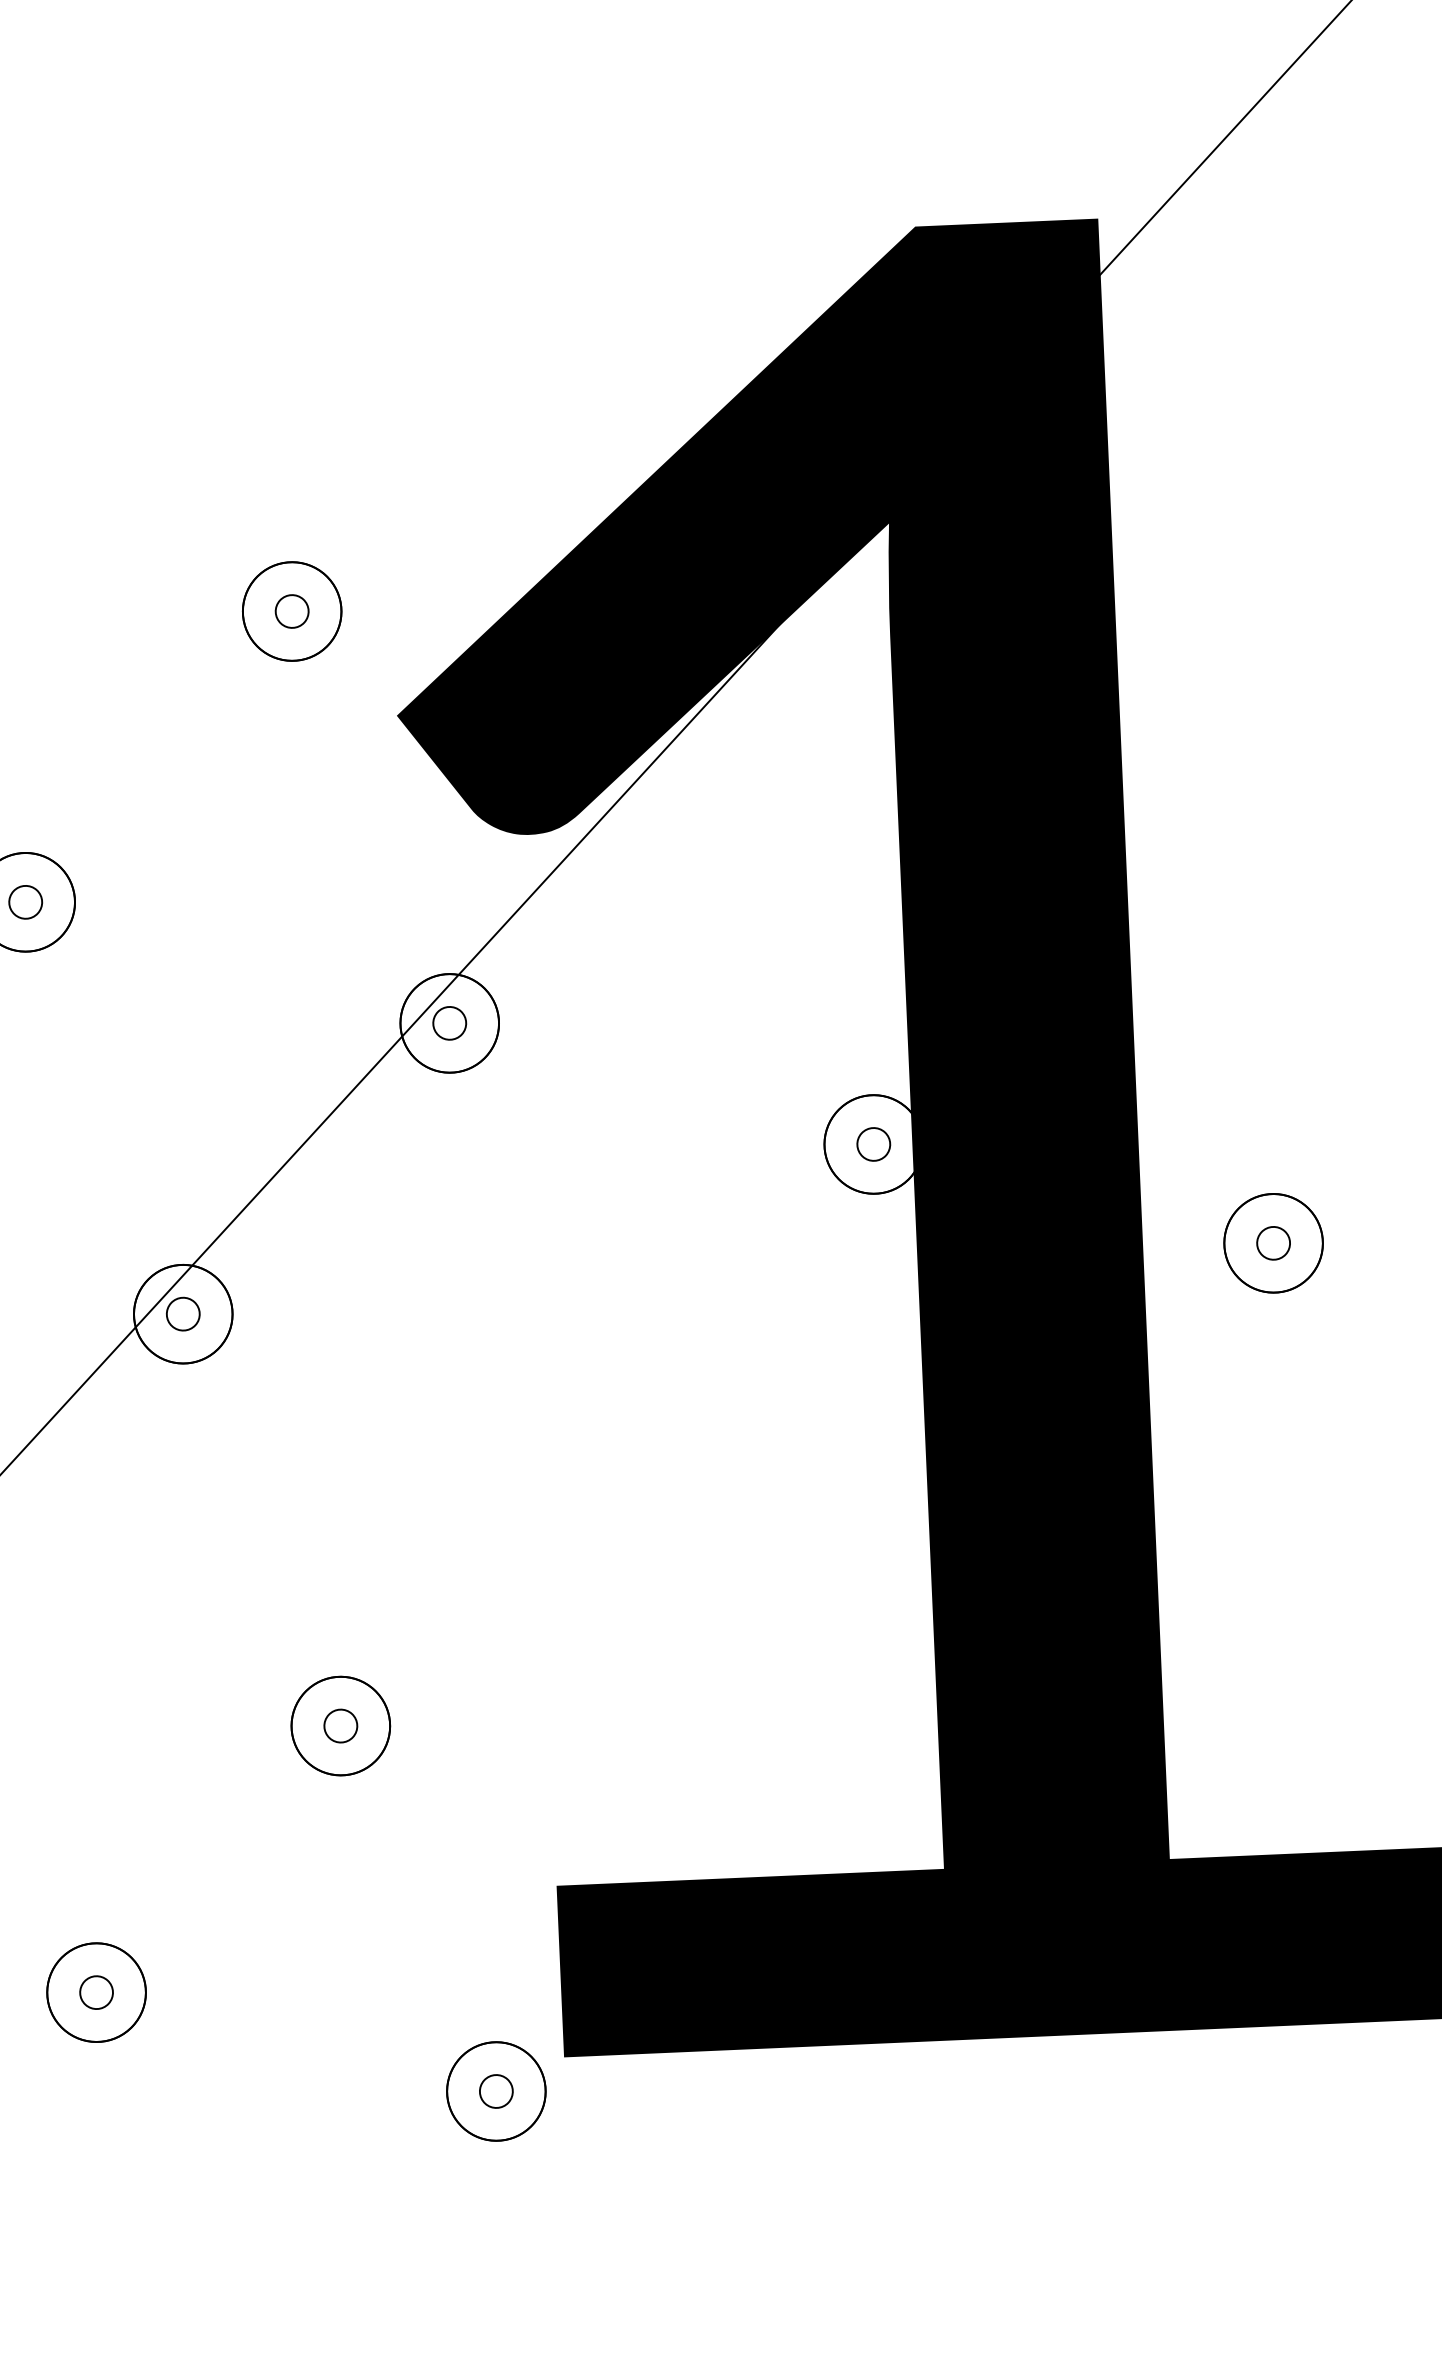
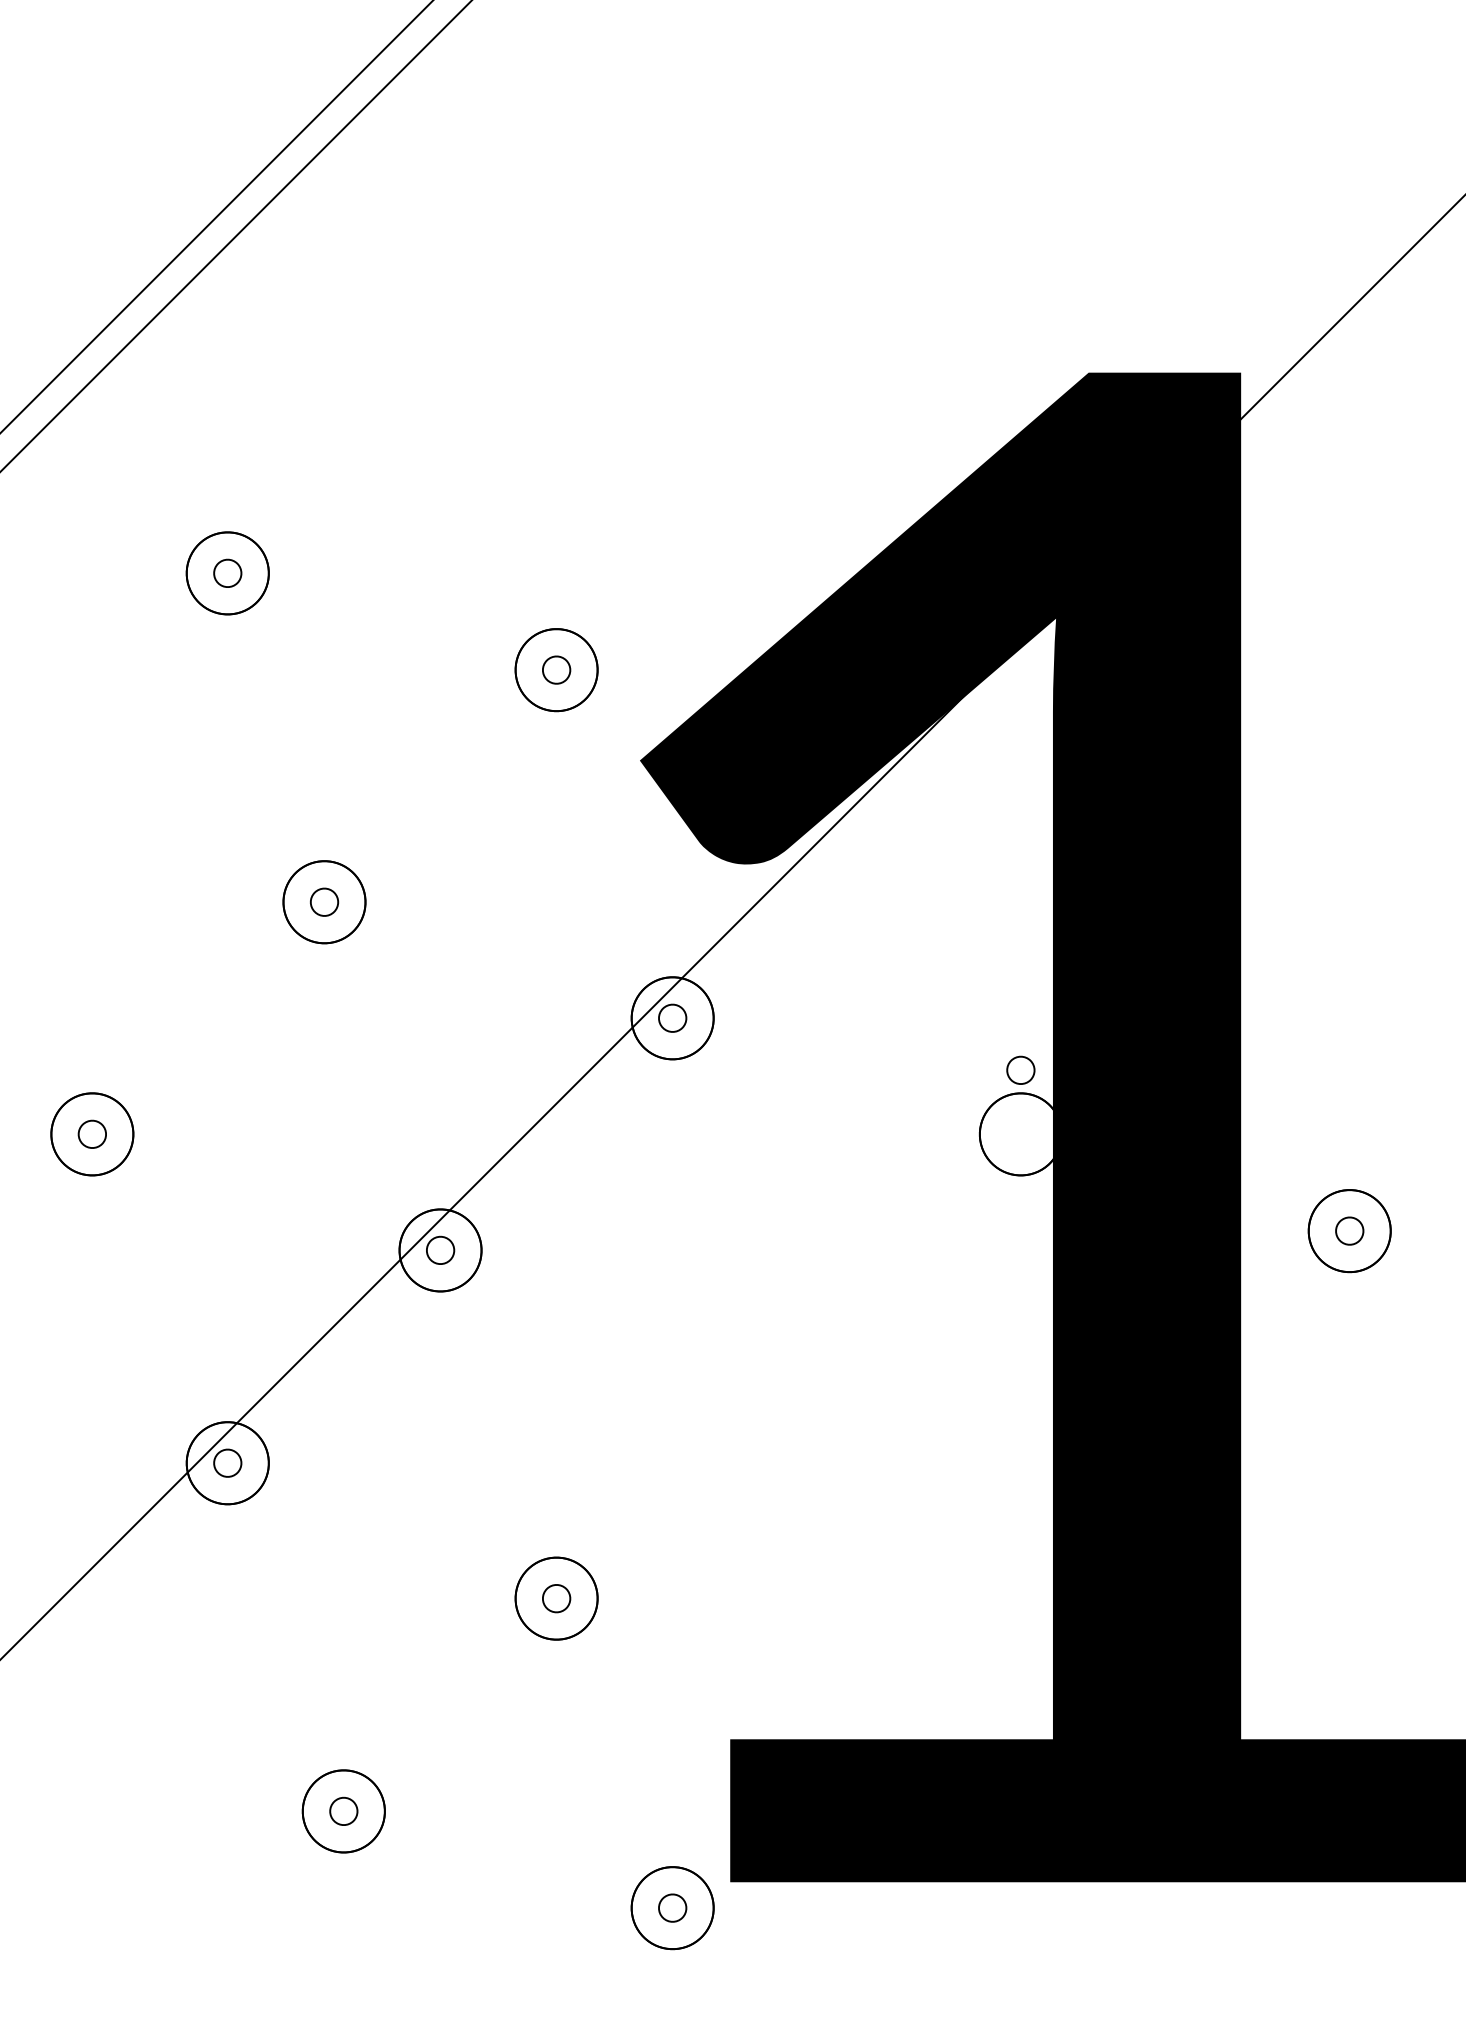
part: (873, 1143) -> (1020, 1069), moved

